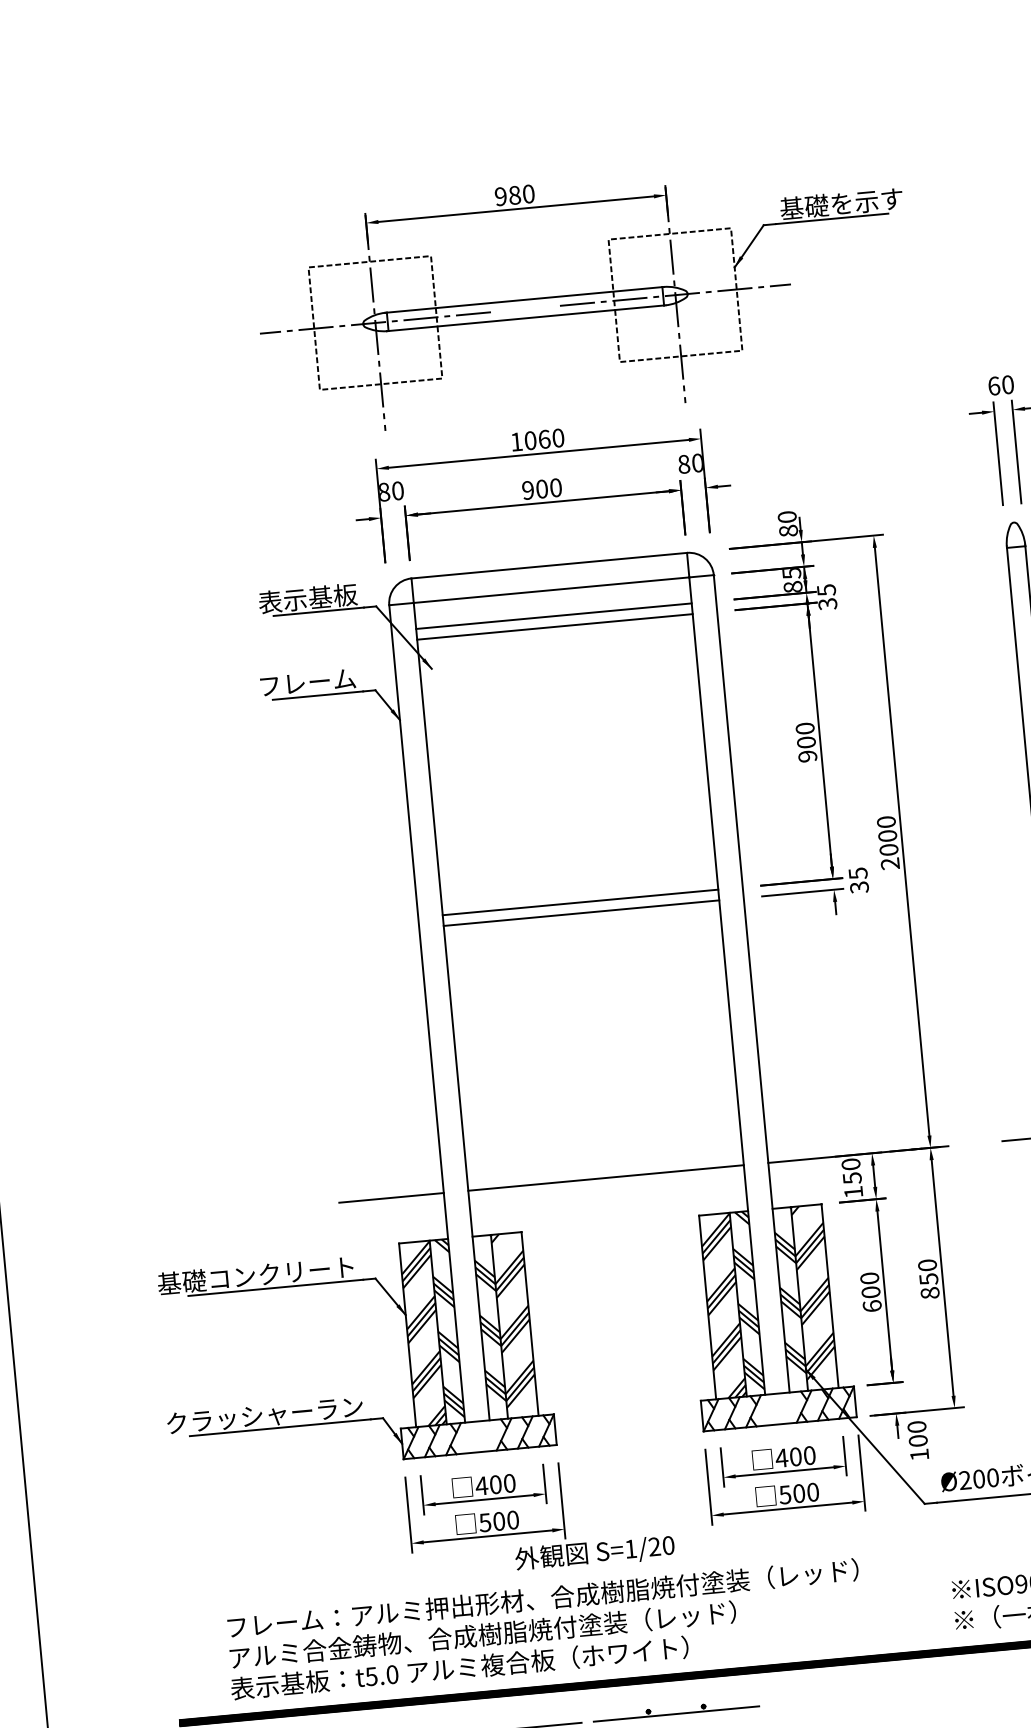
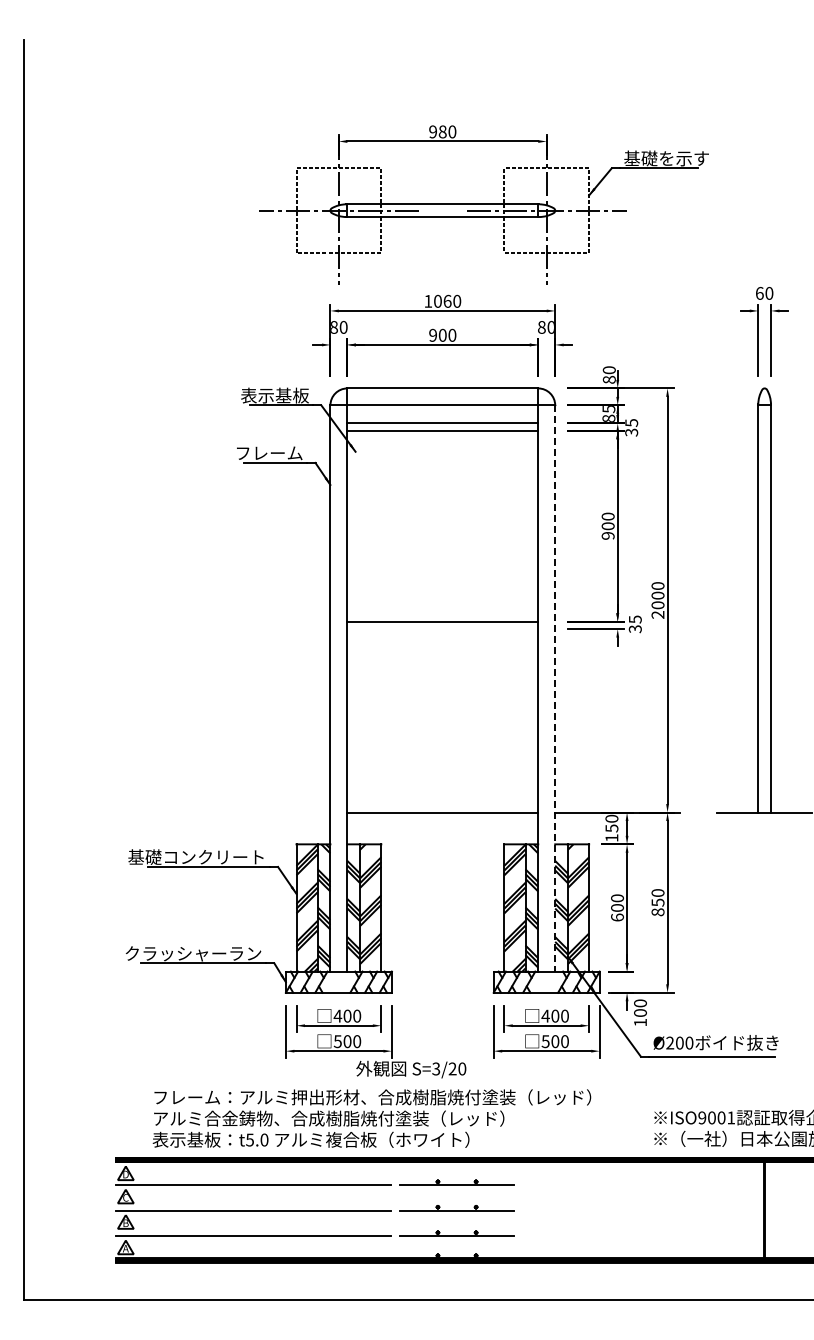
line: (581, 913) -> (442, 629), removed
line: (752, 983) -> (555, 688), solid -> dashed
line: (391, 1197) -> (294, 812), removed
text: (631, 1548) -> (436, 1068), S=1/20 -> S=3/20

